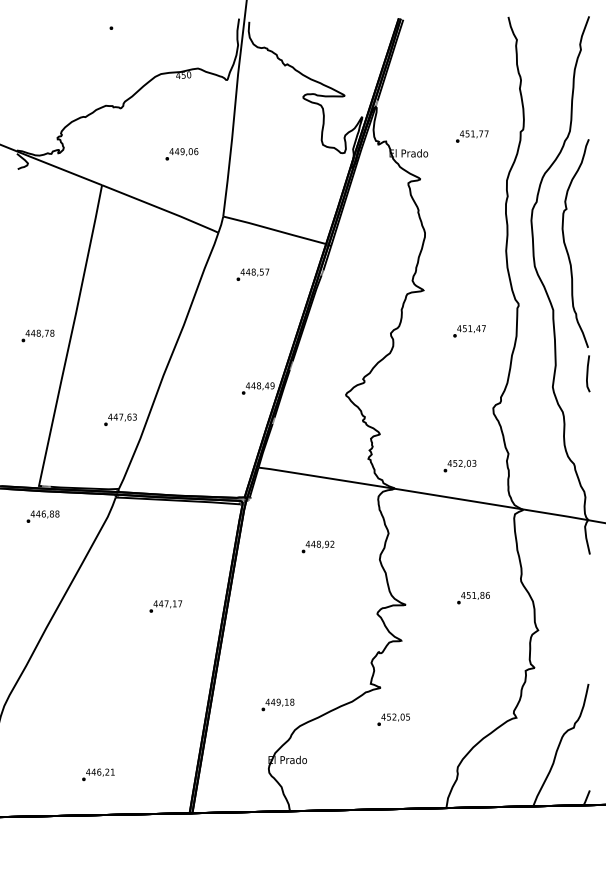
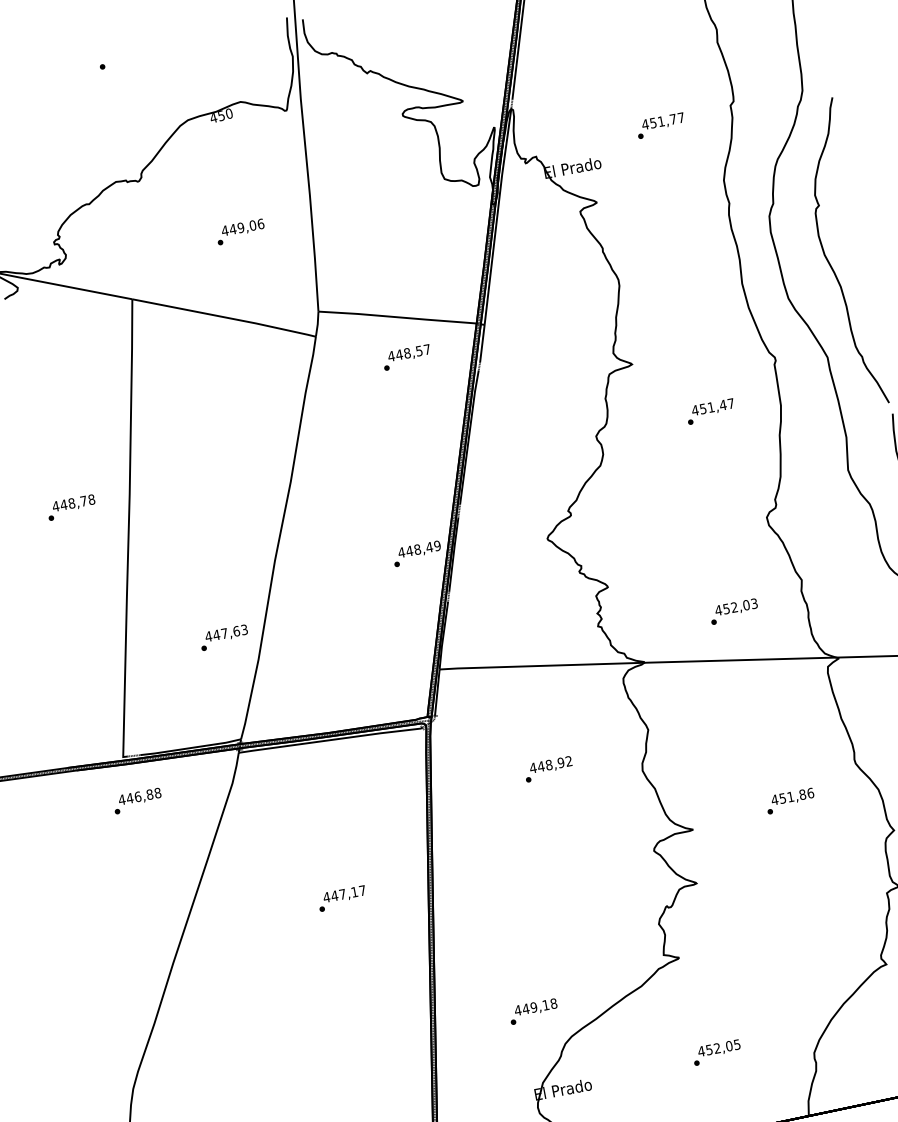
text: (252, 274) -> (406, 357), moved
text: (37, 335) -> (70, 507), moved
text: (393, 719) -> (716, 1052), moved

